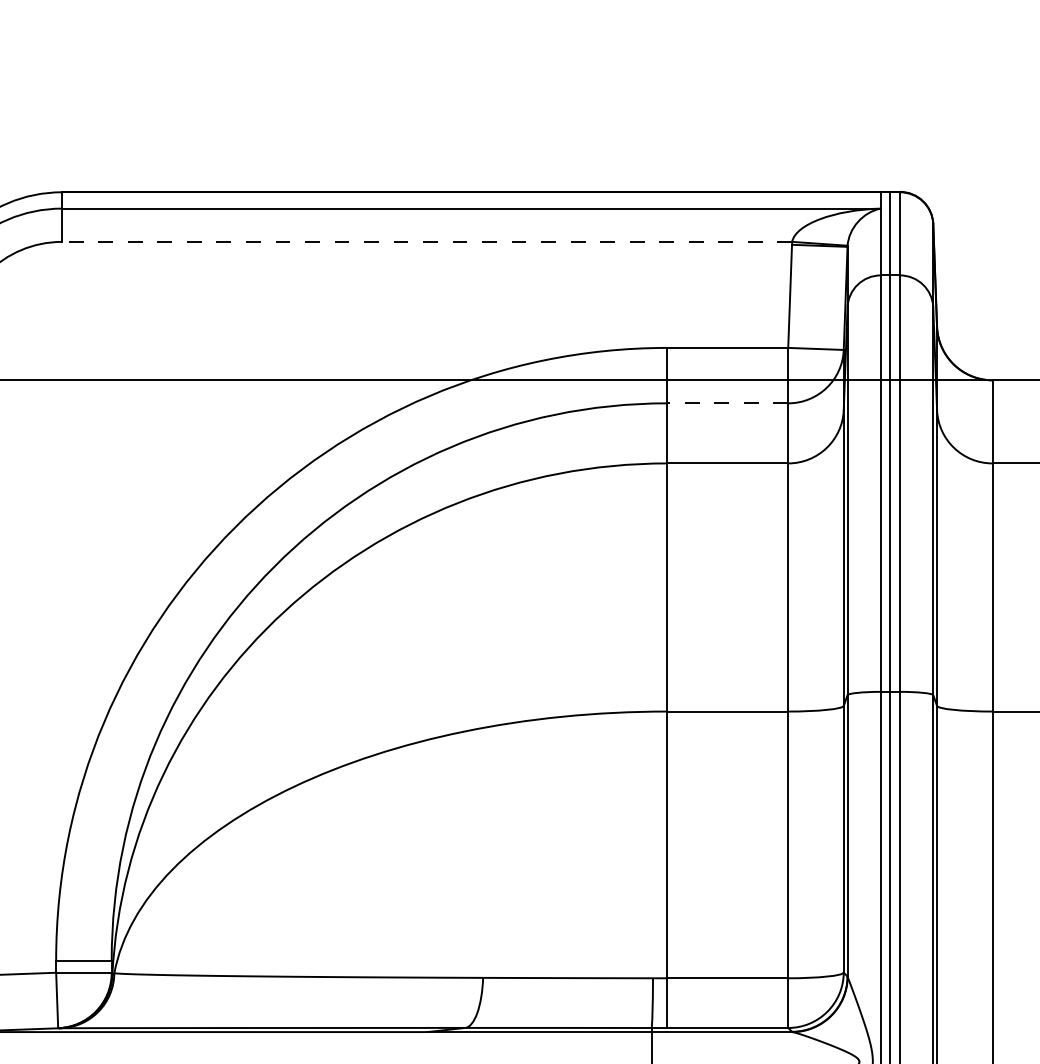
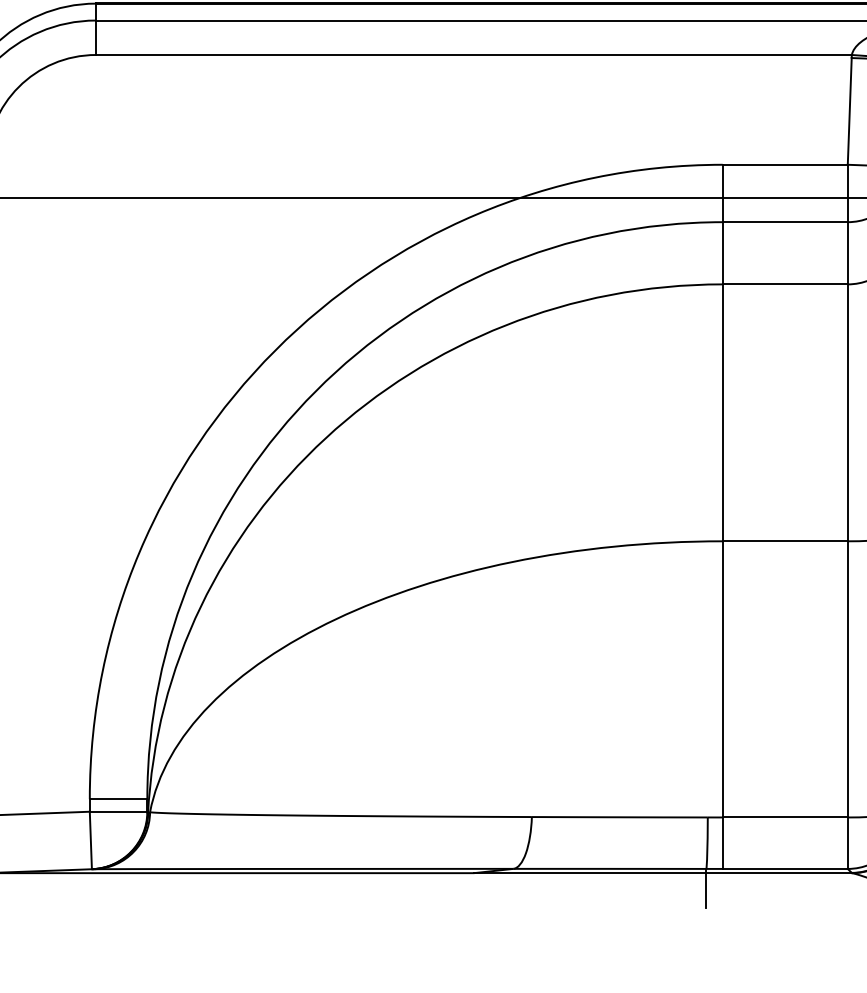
line: (427, 241) -> (474, 54), dashed -> solid
line: (727, 403) -> (784, 222), dashed -> solid

